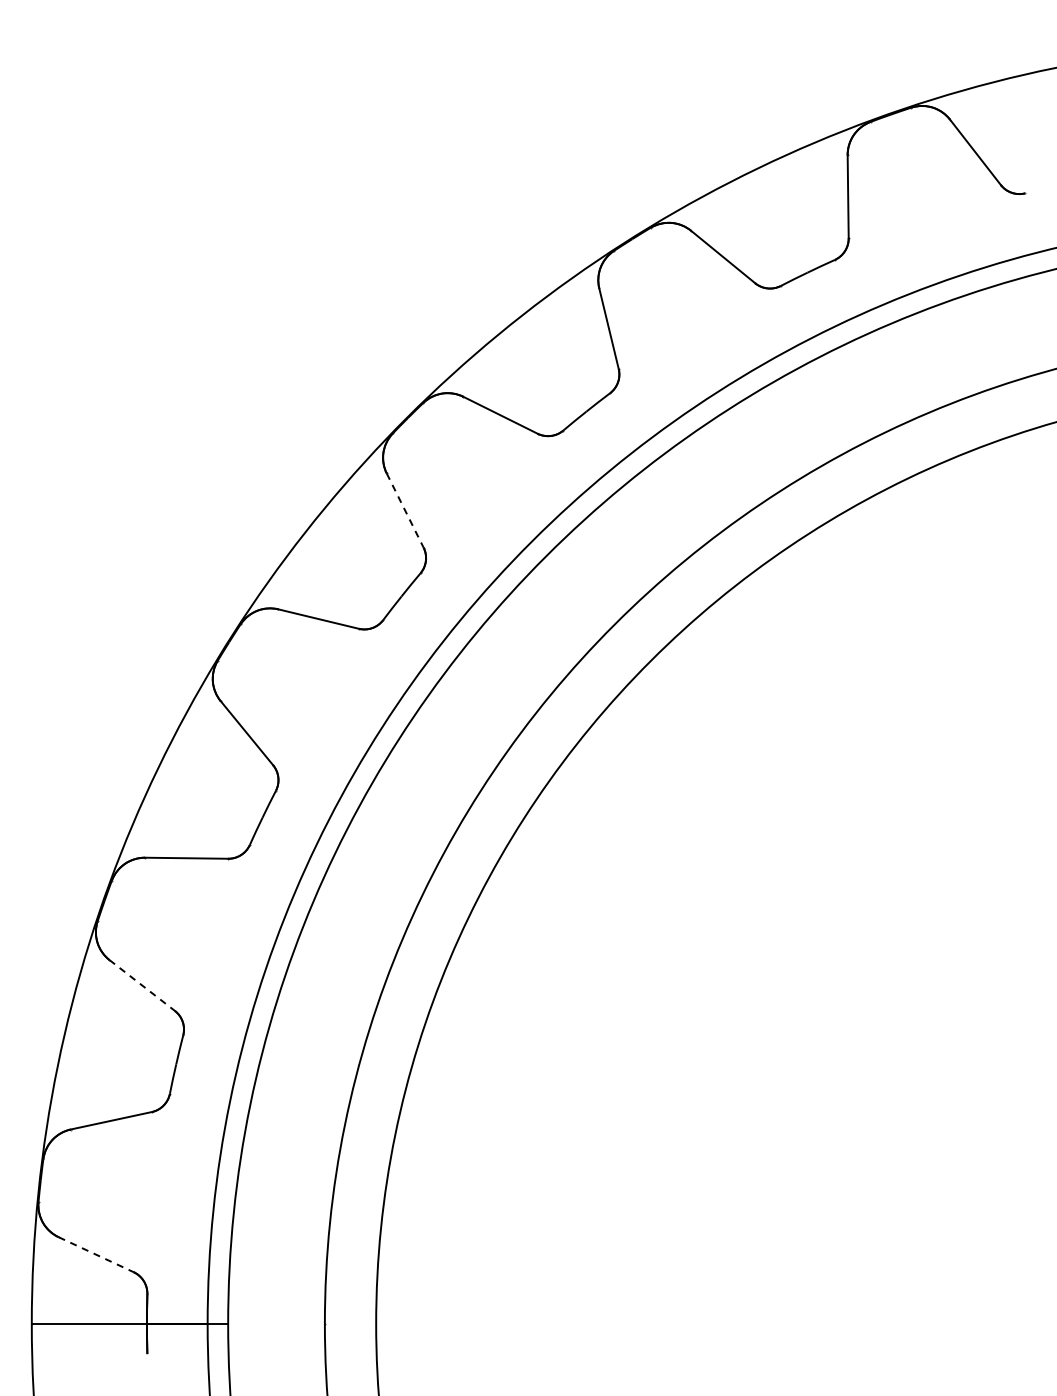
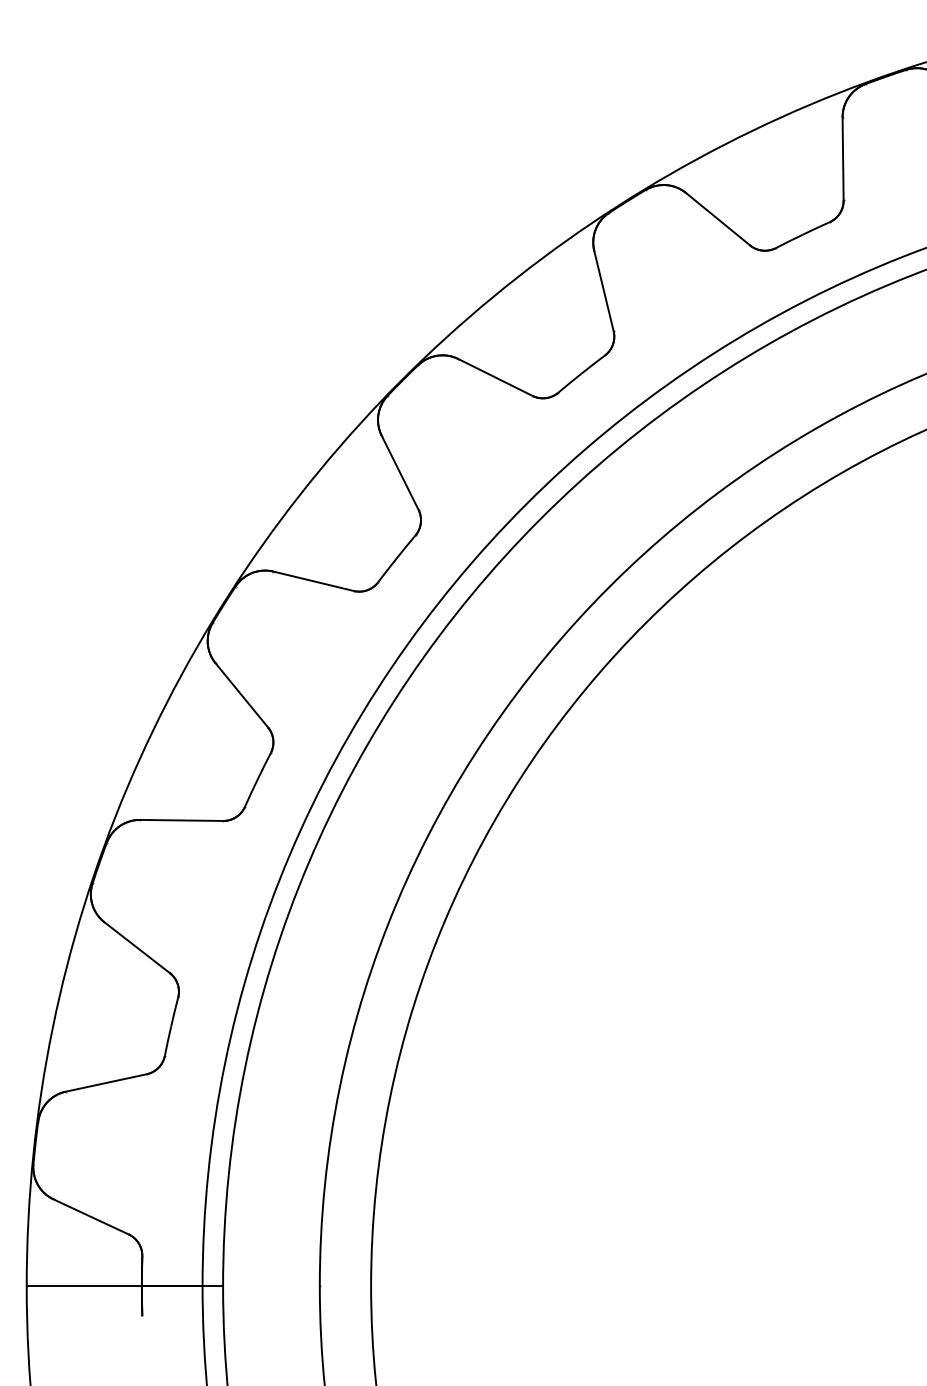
line: (405, 511) -> (400, 473), dashed -> solid
line: (142, 985) -> (137, 947), dashed -> solid
line: (96, 1254) -> (91, 1216), dashed -> solid

